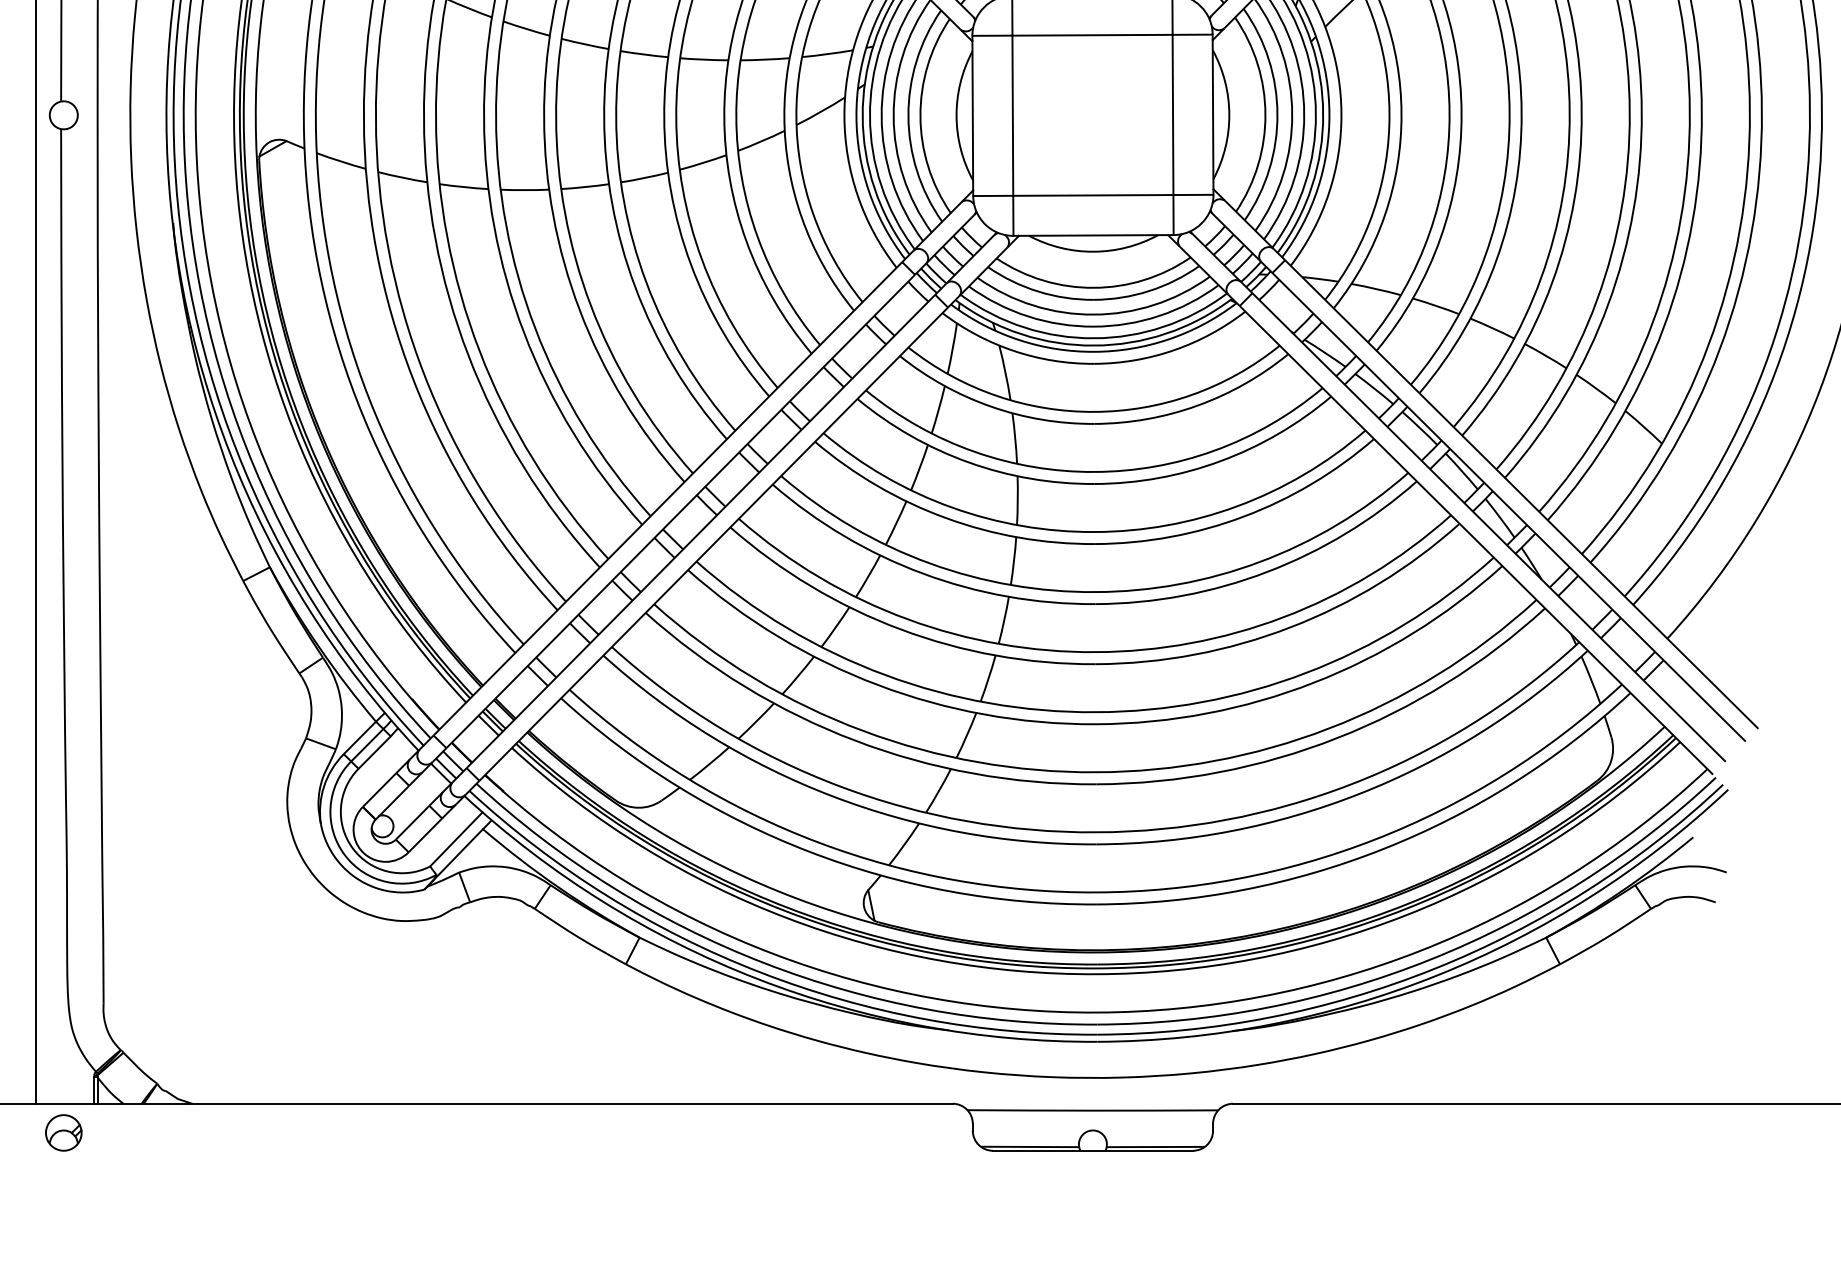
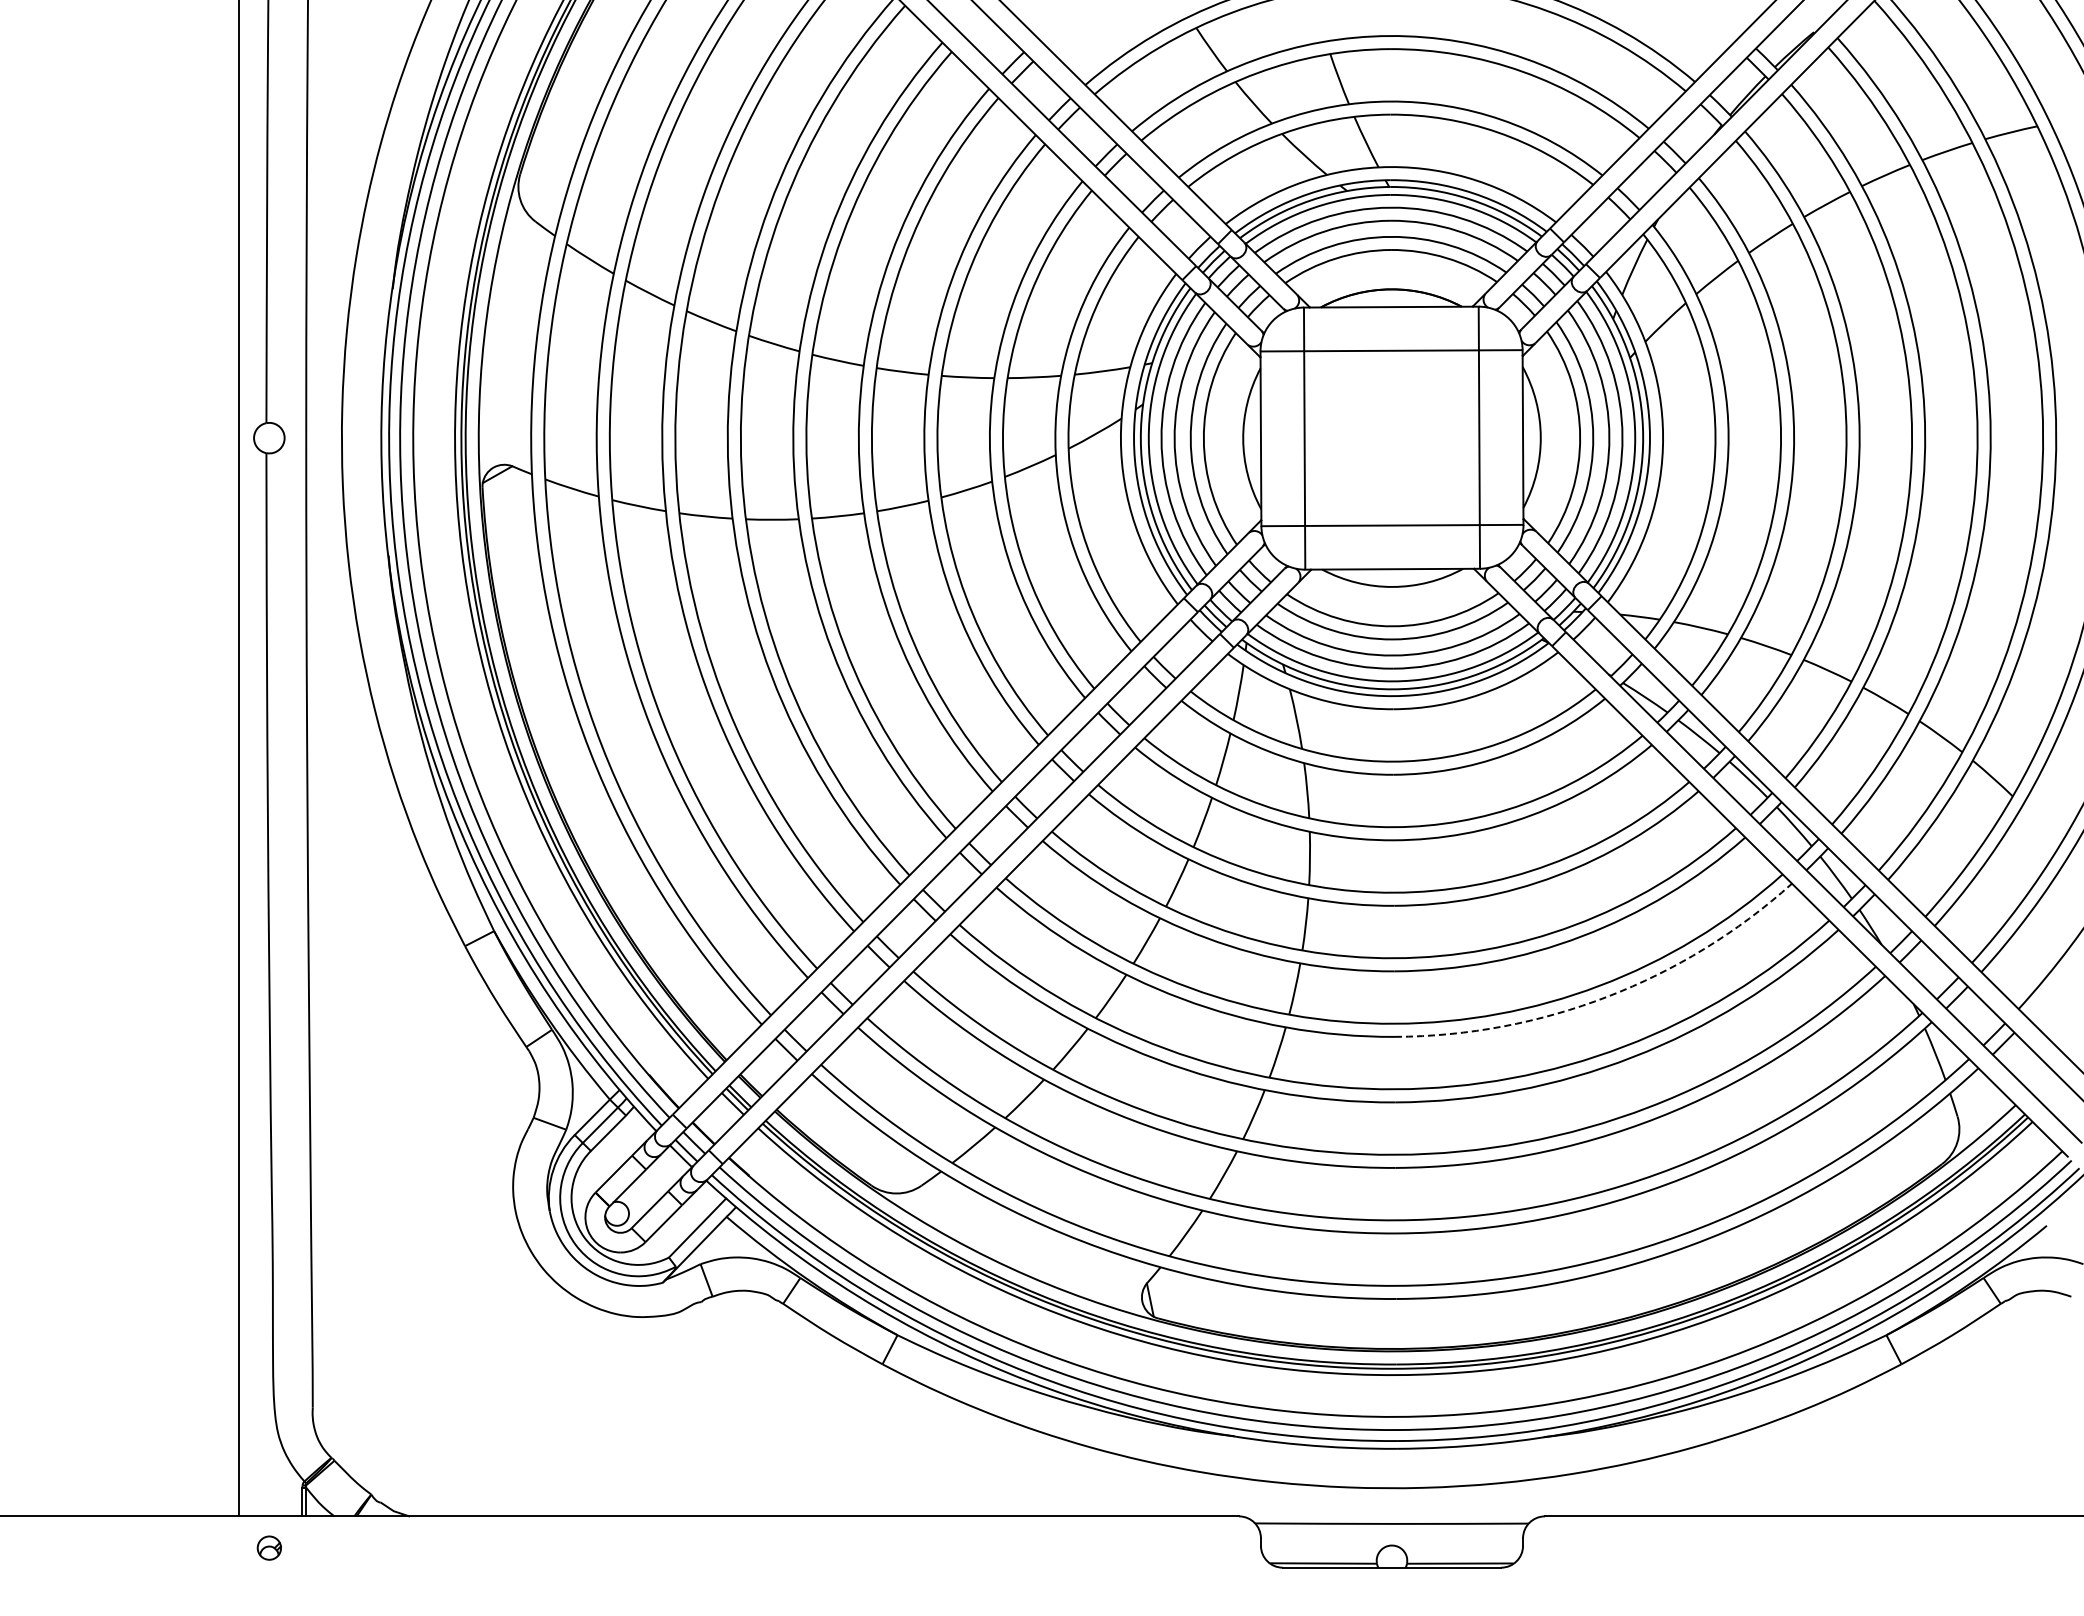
arc: (1290, 627) -> (1607, 996), solid -> dashed
part: (63, 1132) -> (269, 1547), size x0.6

